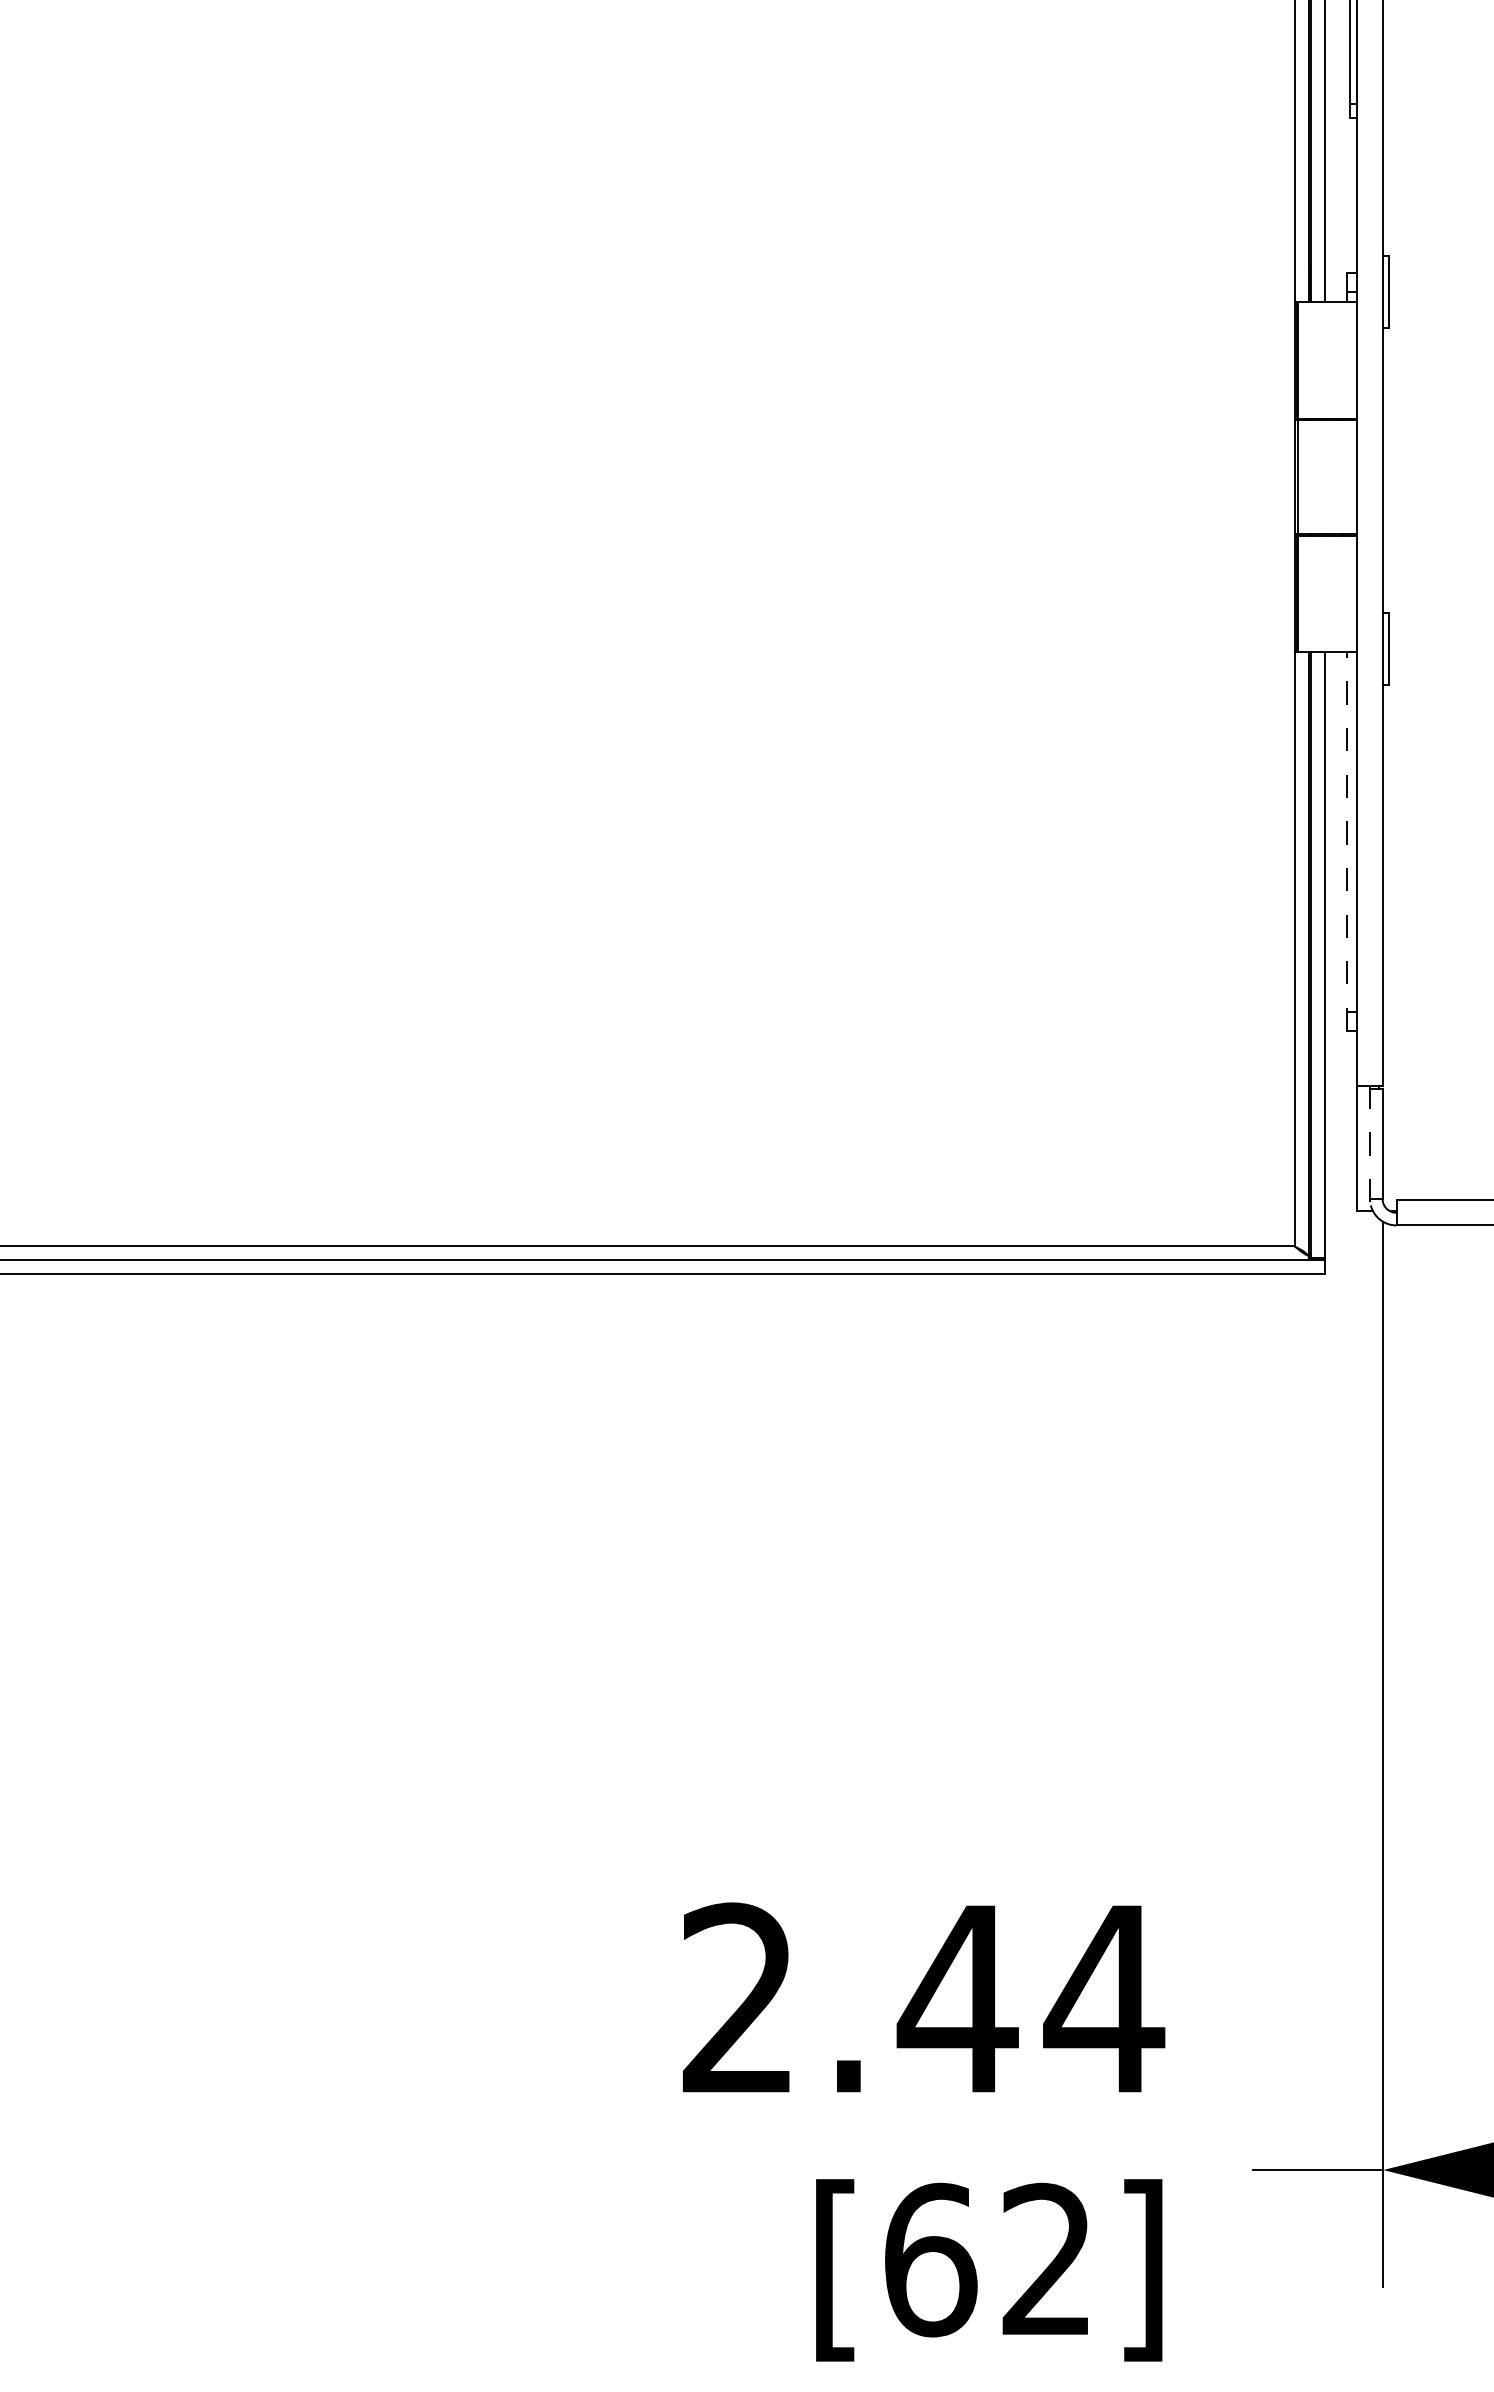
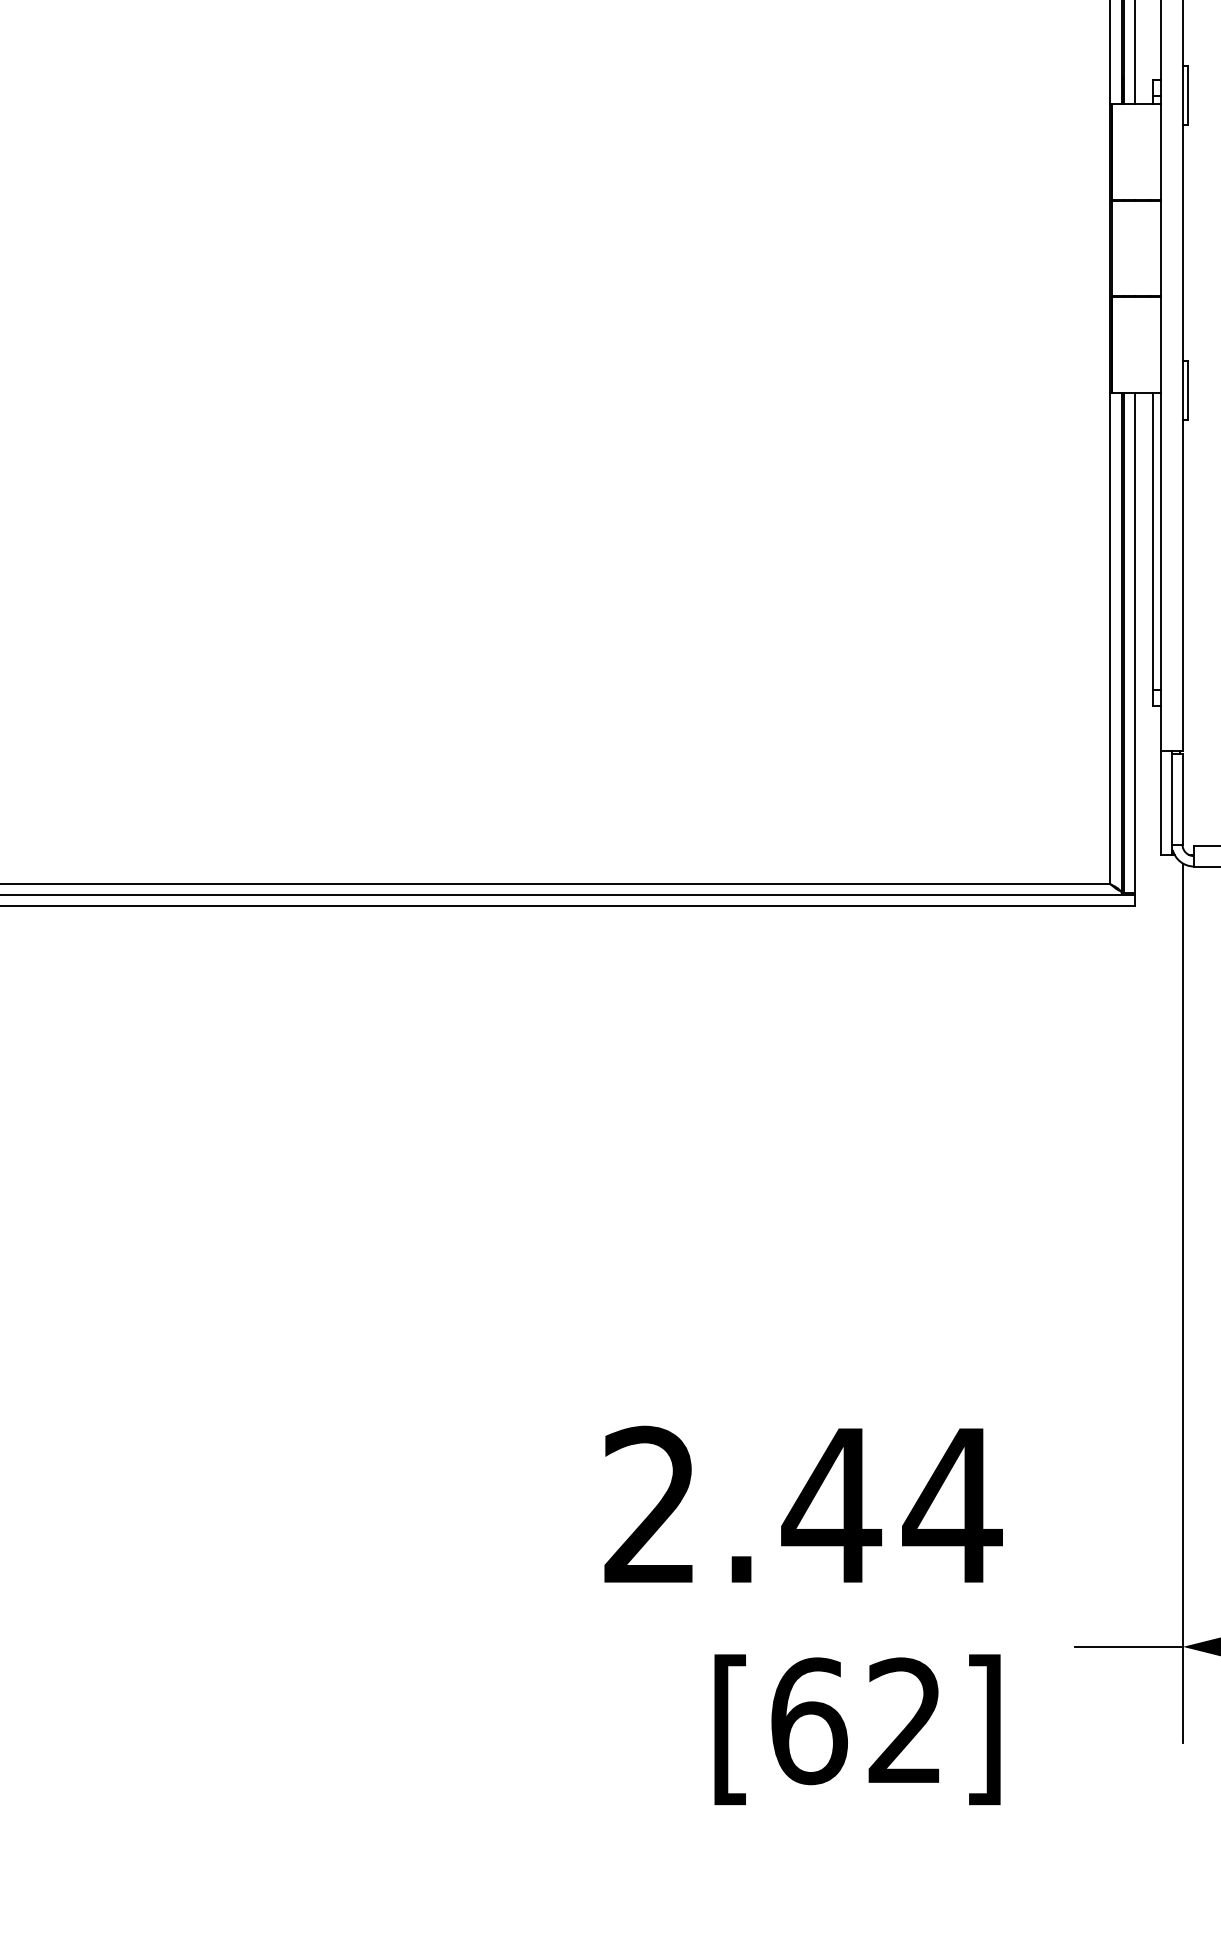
line: (1347, 841) -> (1153, 549), dashed -> solid
line: (1369, 1148) -> (1171, 802), dashed -> solid

